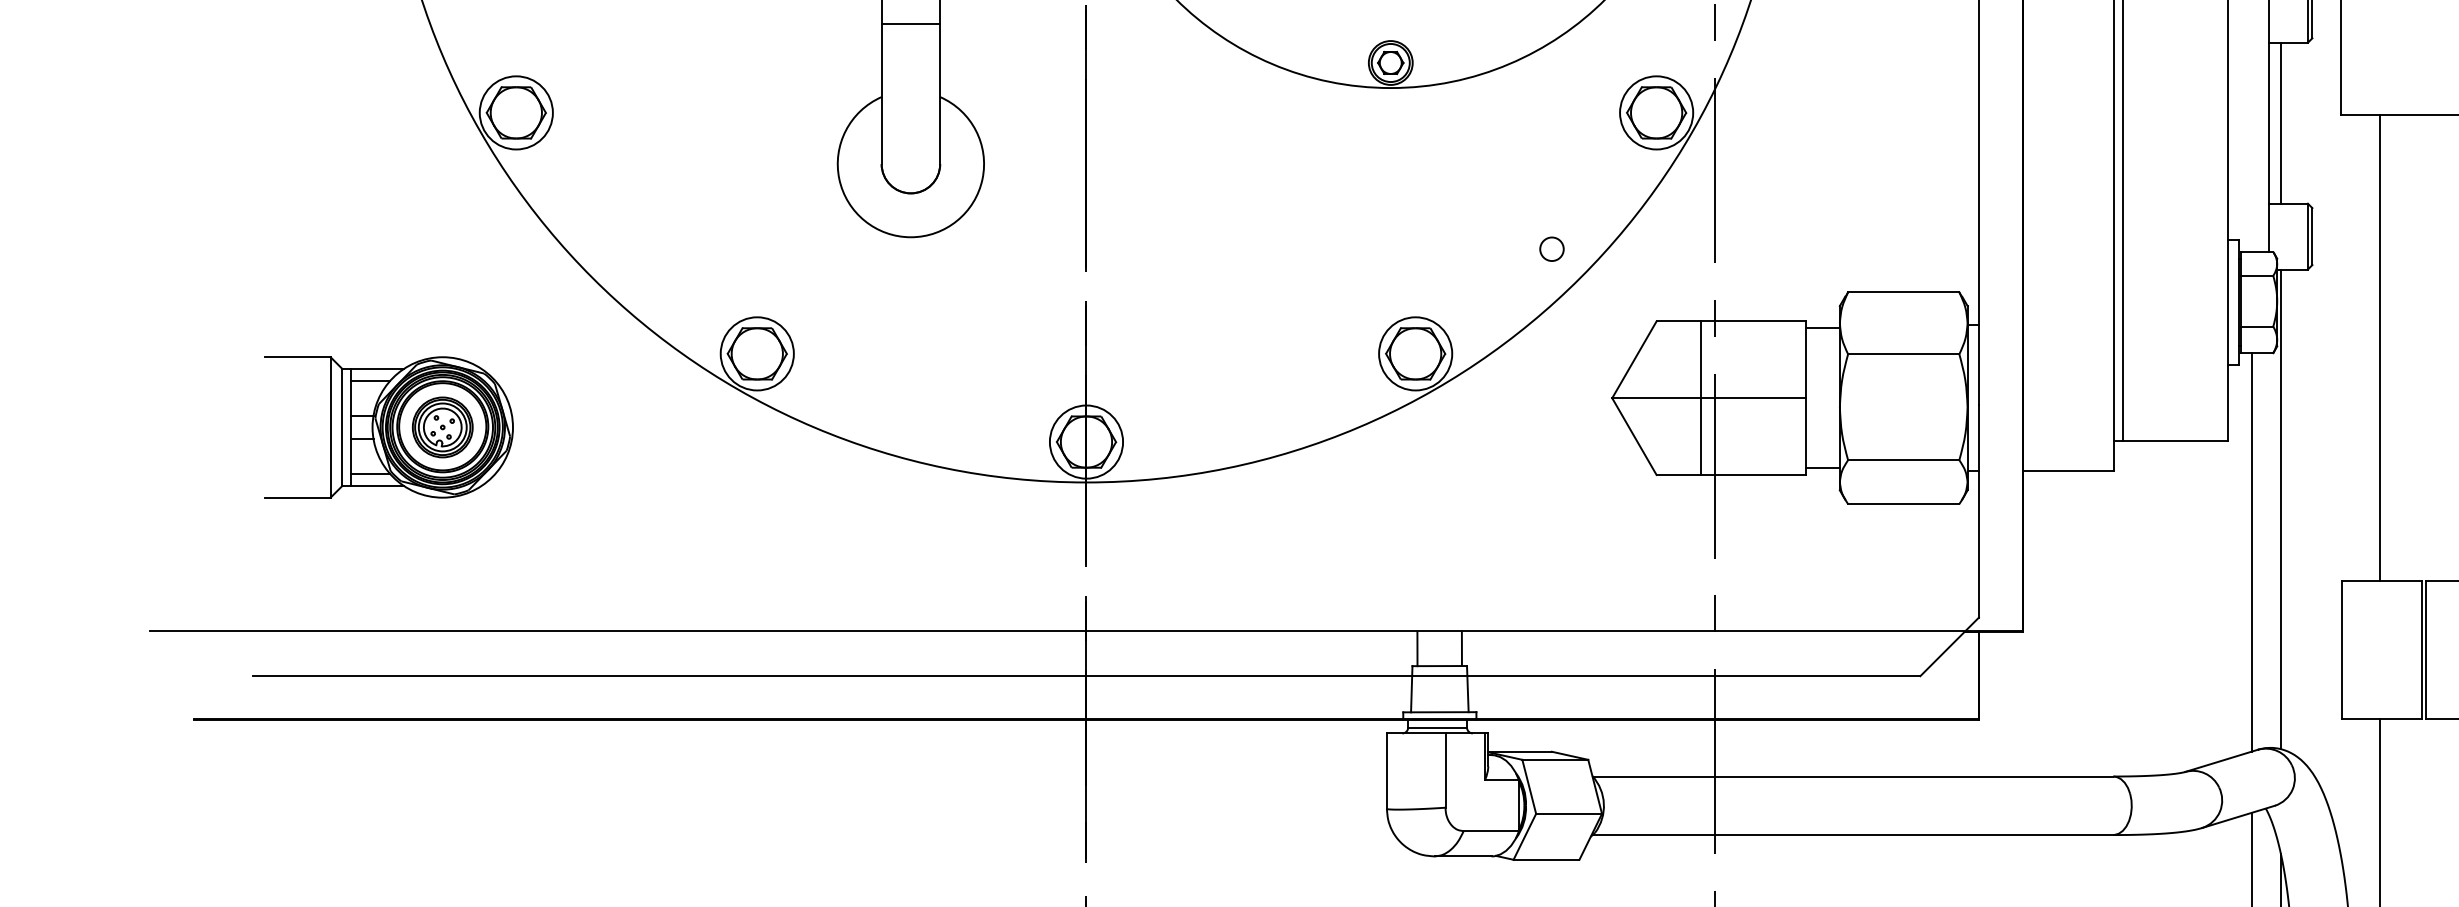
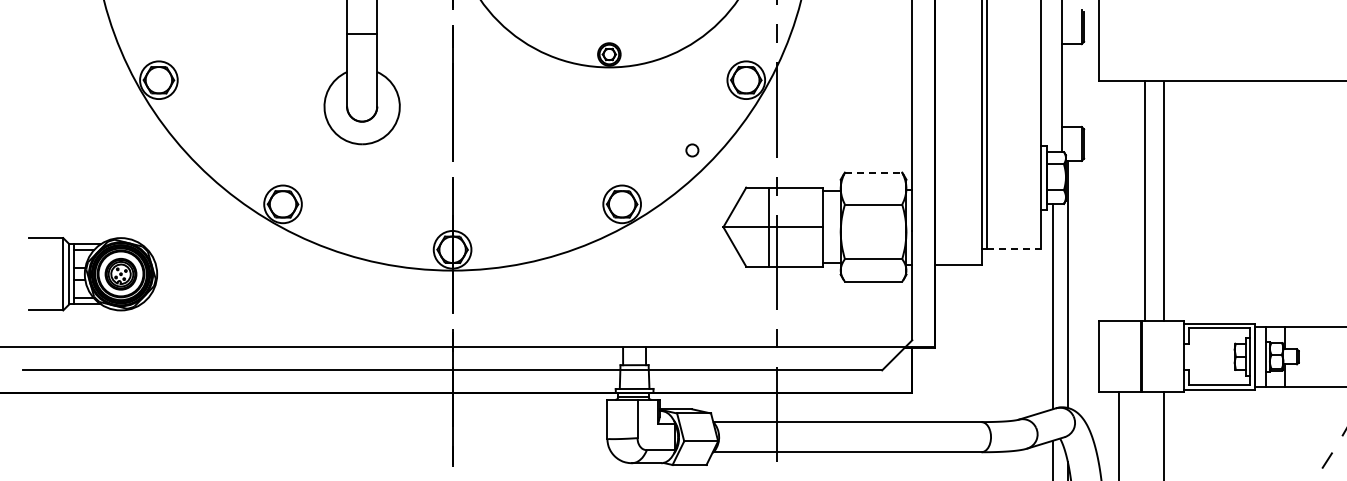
line: (2280, 123) -> (1067, 85), removed
line: (1903, 292) -> (873, 172), solid -> dashed
line: (2379, 348) -> (1144, 201), moved
part: (389, 427) -> (93, 274), moved
line: (2177, 441) -> (1014, 249), solid -> dashed

